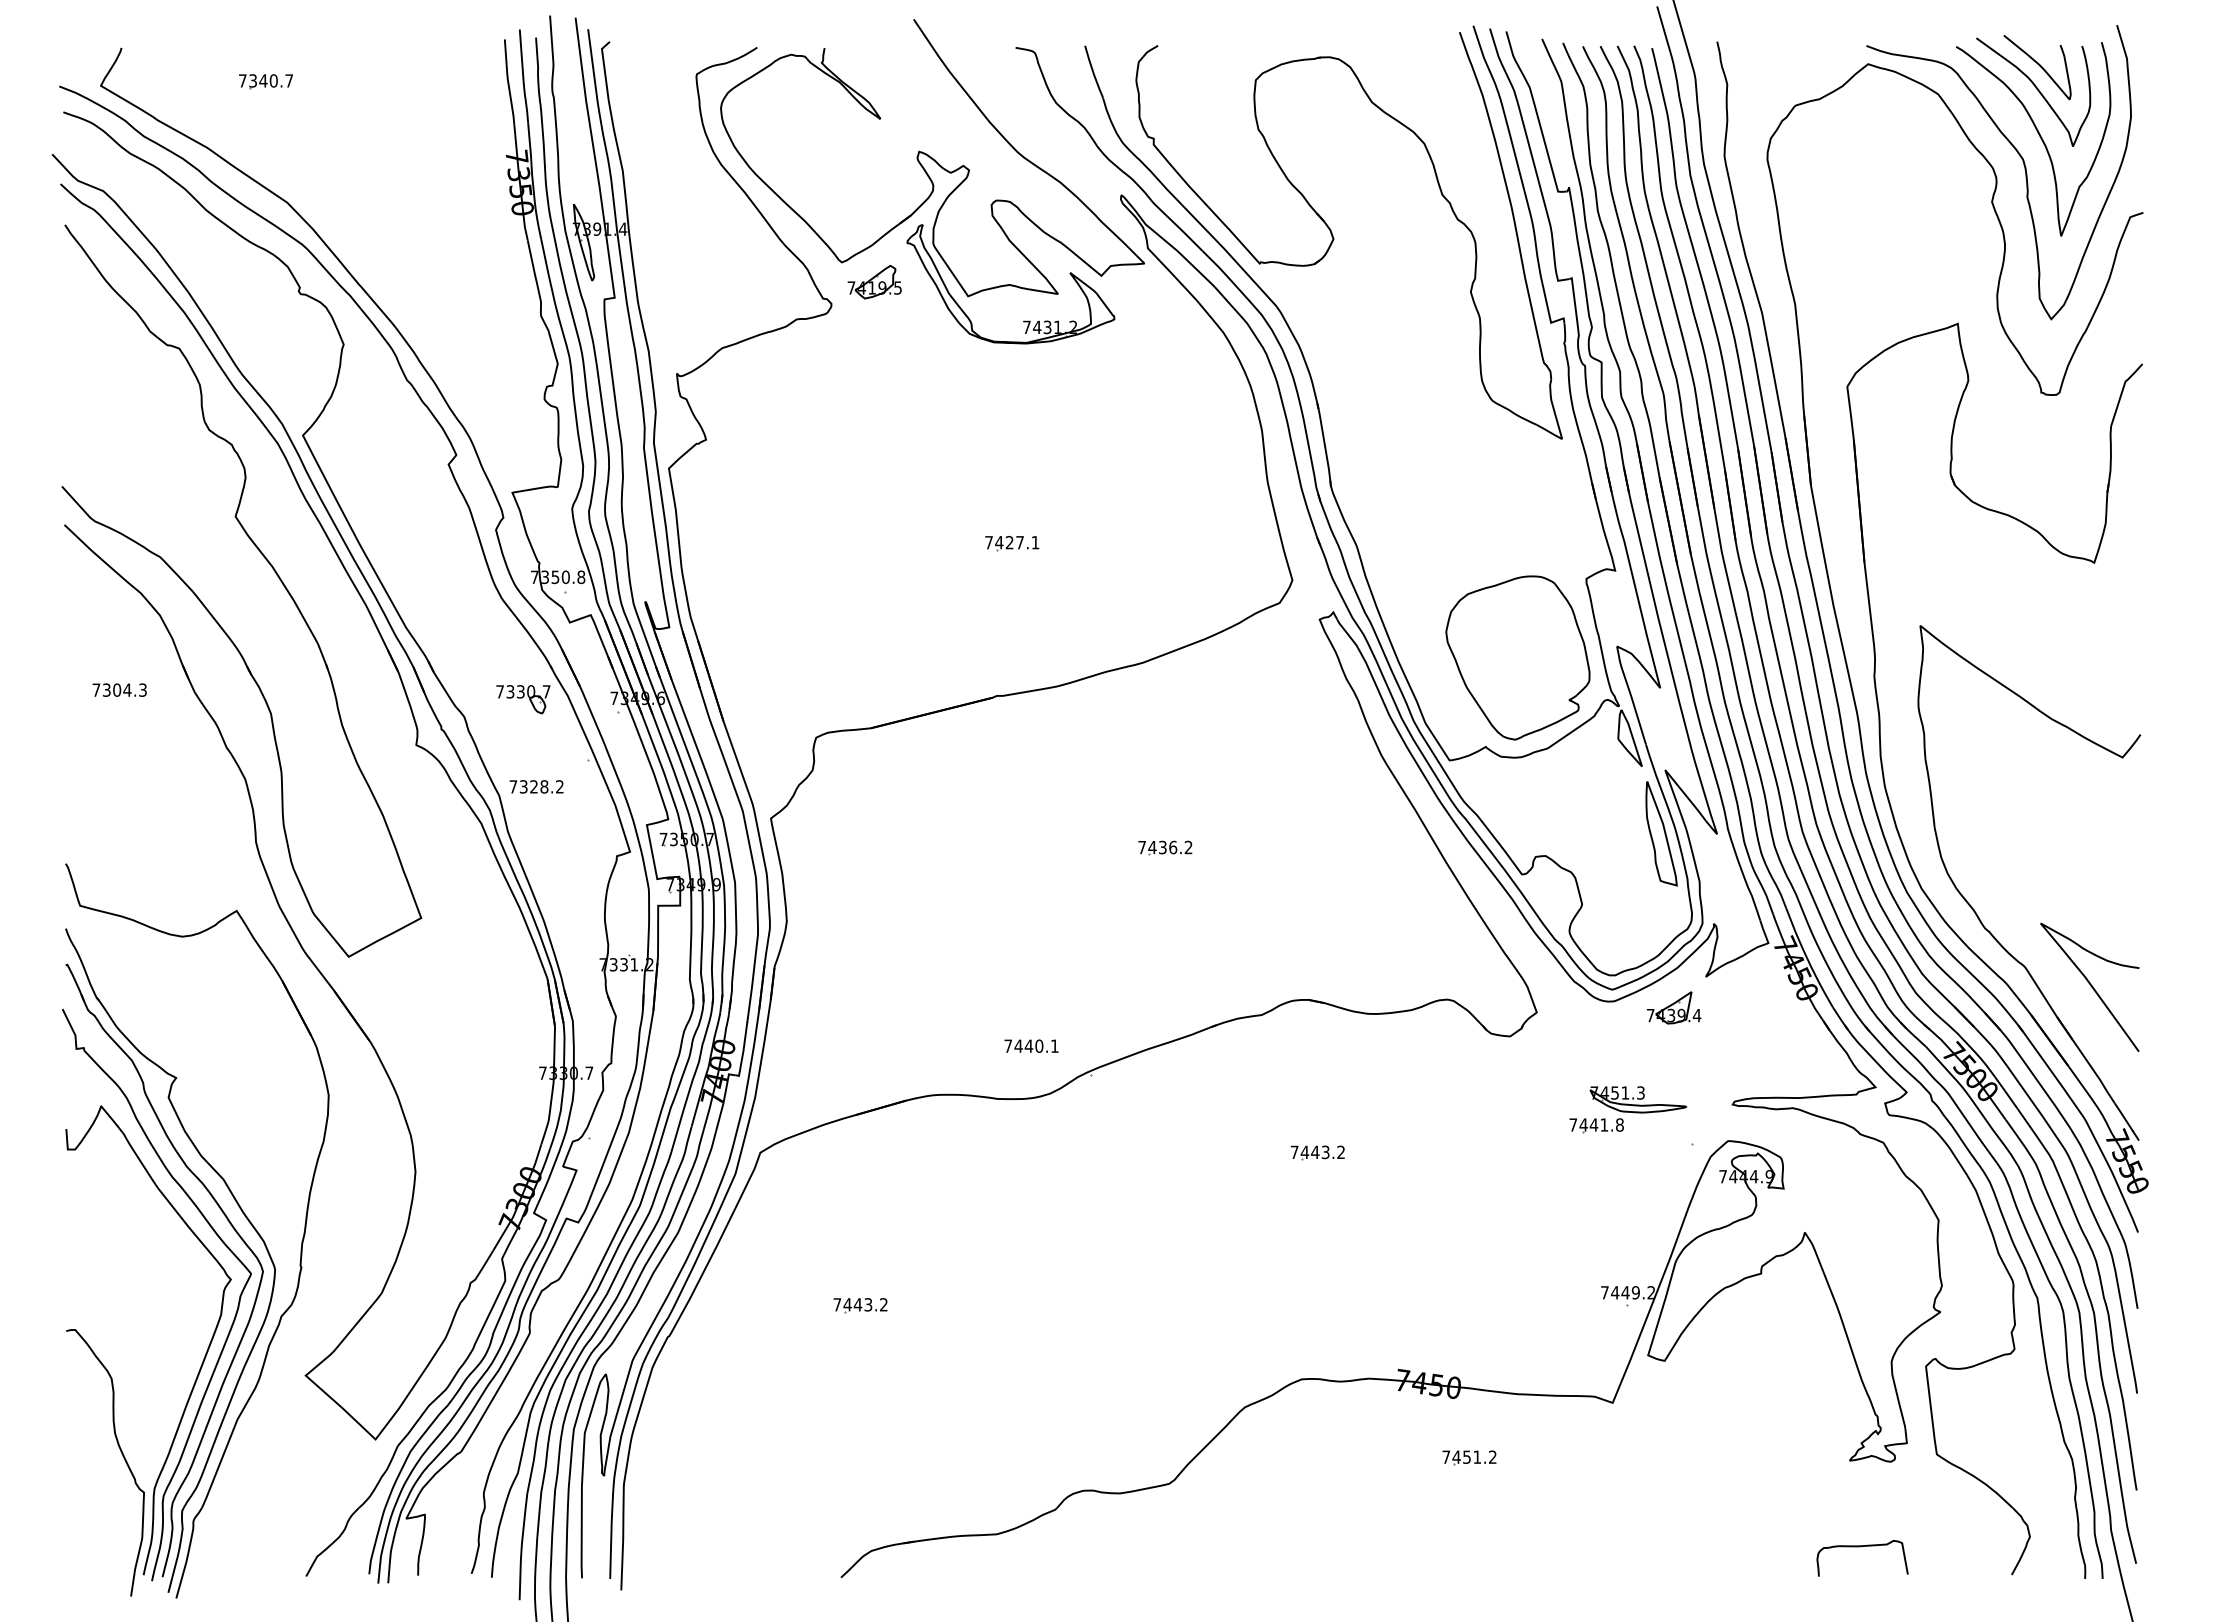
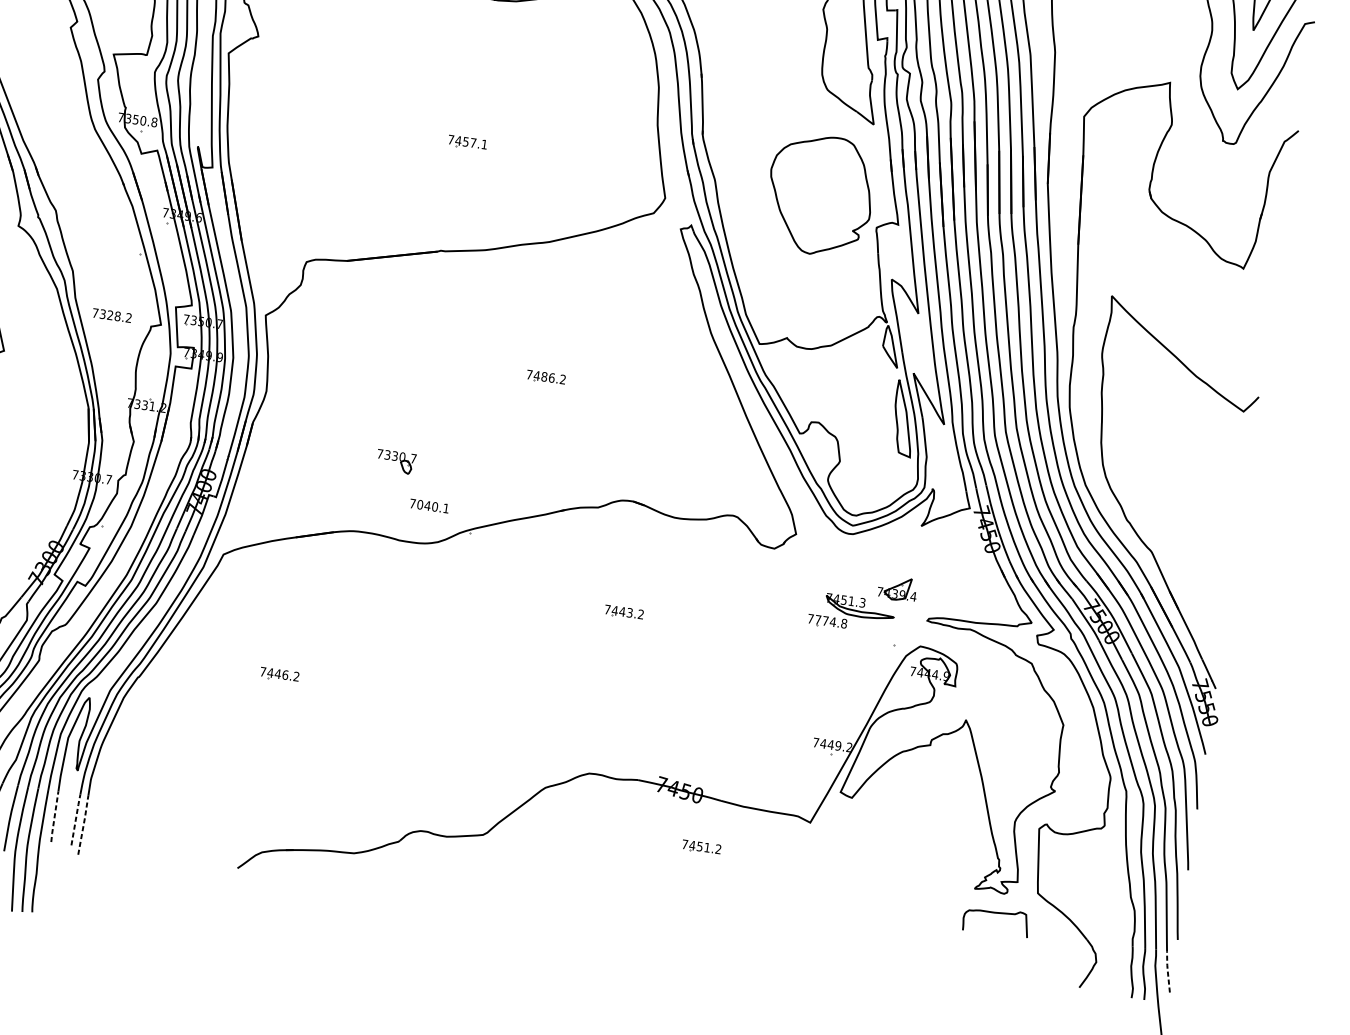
text: (1009, 542) -> (465, 141), 7427.1 -> 7457.1
part: (1517, 657) -> (819, 194), moved
part: (523, 699) -> (396, 461), moved
text: (536, 786) -> (112, 315), moved
text: (1162, 847) -> (544, 376), 7436.2 -> 7486.2
curve: (2090, 986) -> (1196, 572), removed
part: (1673, 1007) -> (897, 588), moved
text: (1018, 1045) -> (420, 504), 7440.1 -> 7040.1
text: (1593, 1124) -> (825, 620), 7441.8 -> 7774.8
text: (868, 1304) -> (285, 674), 7443.2 -> 7446.2
line: (2129, 1535) -> (1167, 971), solid -> dashed
line: (611, 1542) -> (76, 819), solid -> dashed
line: (581, 1544) -> (54, 817), solid -> dashed
curve: (1861, 1547) -> (996, 913), moved
line: (622, 1548) -> (83, 824), solid -> dashed

